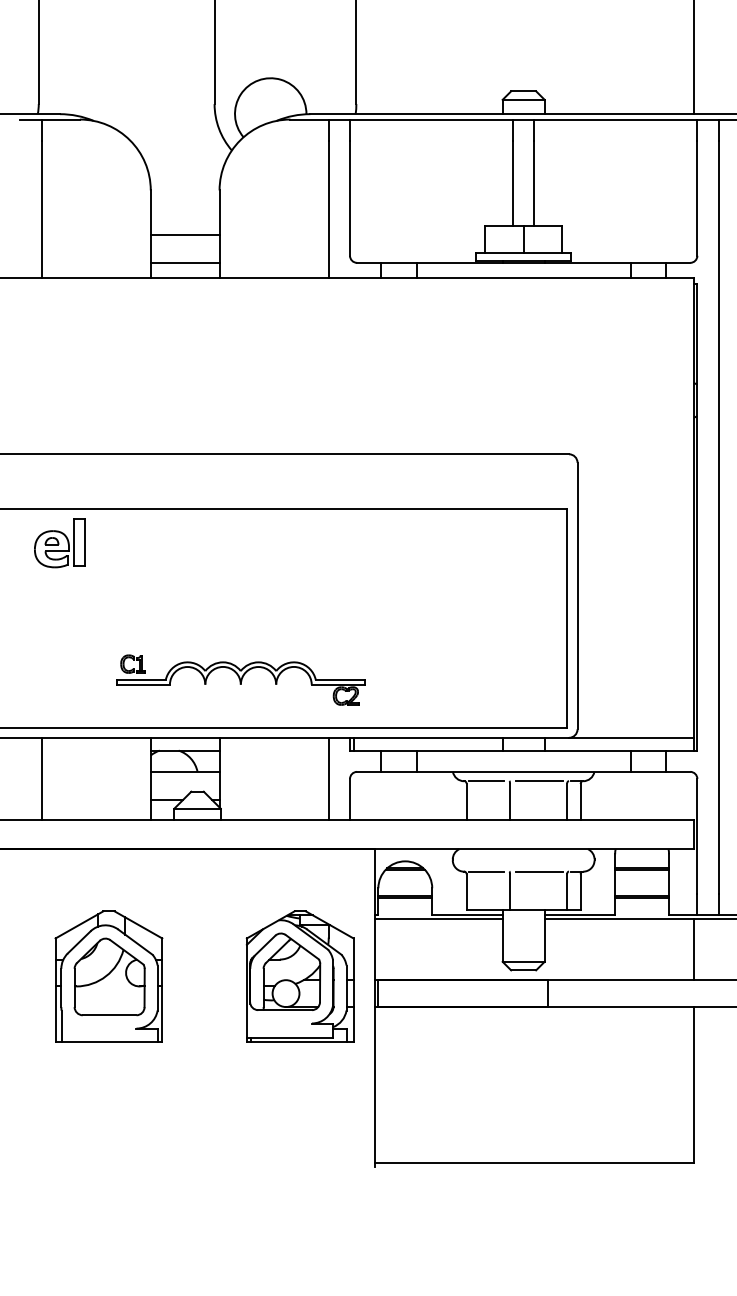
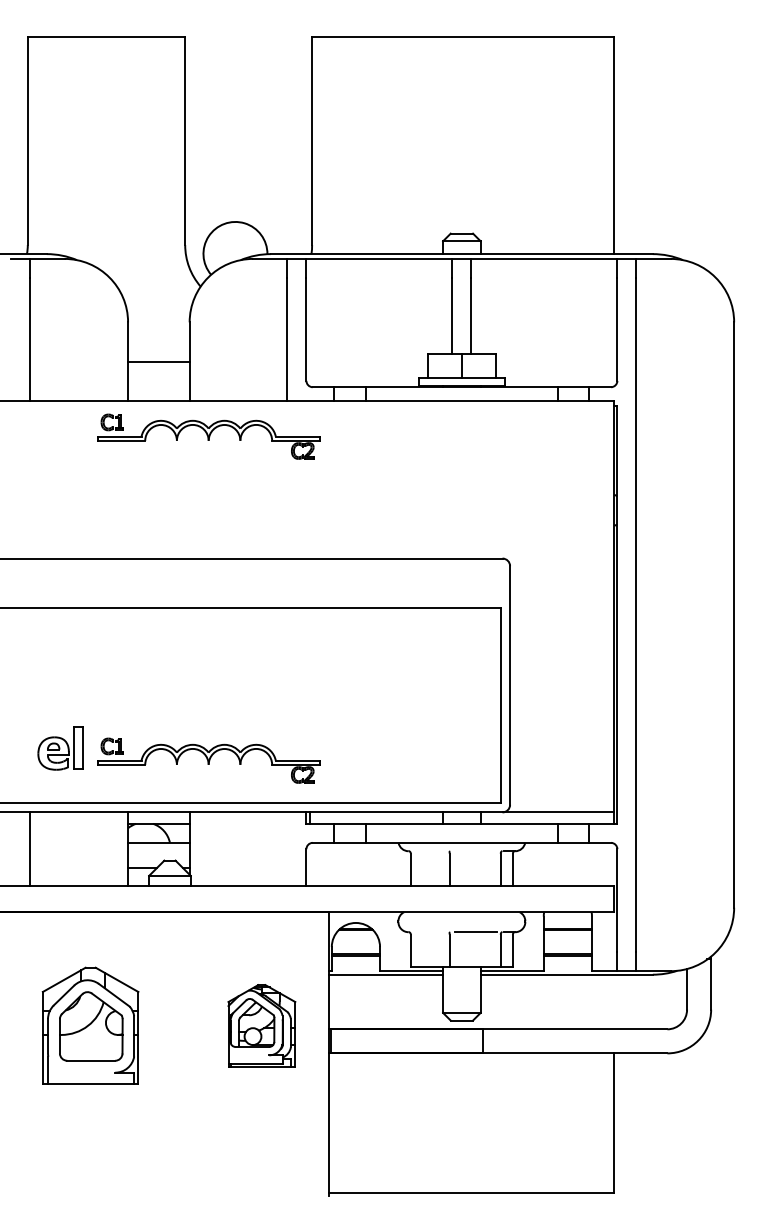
line: (184, 263) -> (158, 387), removed
part: (240, 317) -> (208, 436), added
part: (59, 543) -> (60, 748), moved
line: (328, 778) -> (287, 848), removed
line: (486, 781) -> (428, 851), removed
line: (538, 781) -> (475, 851), removed
line: (486, 872) -> (428, 932), removed
line: (694, 949) -> (614, 1001), removed
part: (299, 975) -> (261, 1025), size x0.7

